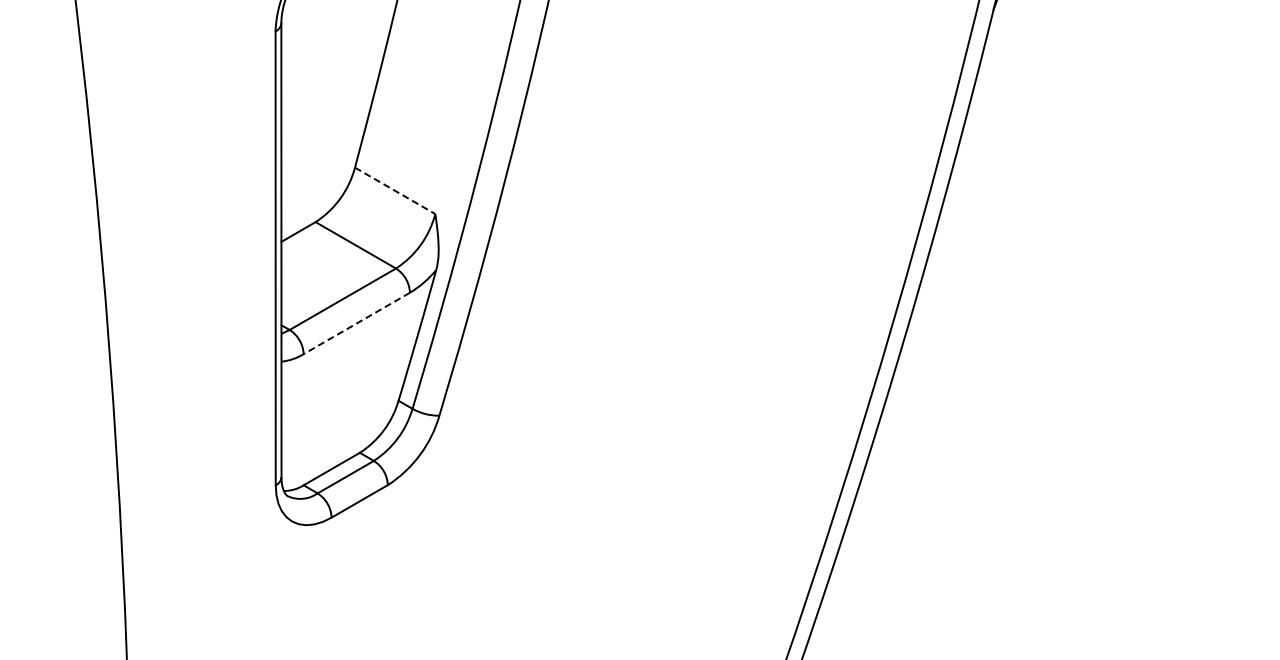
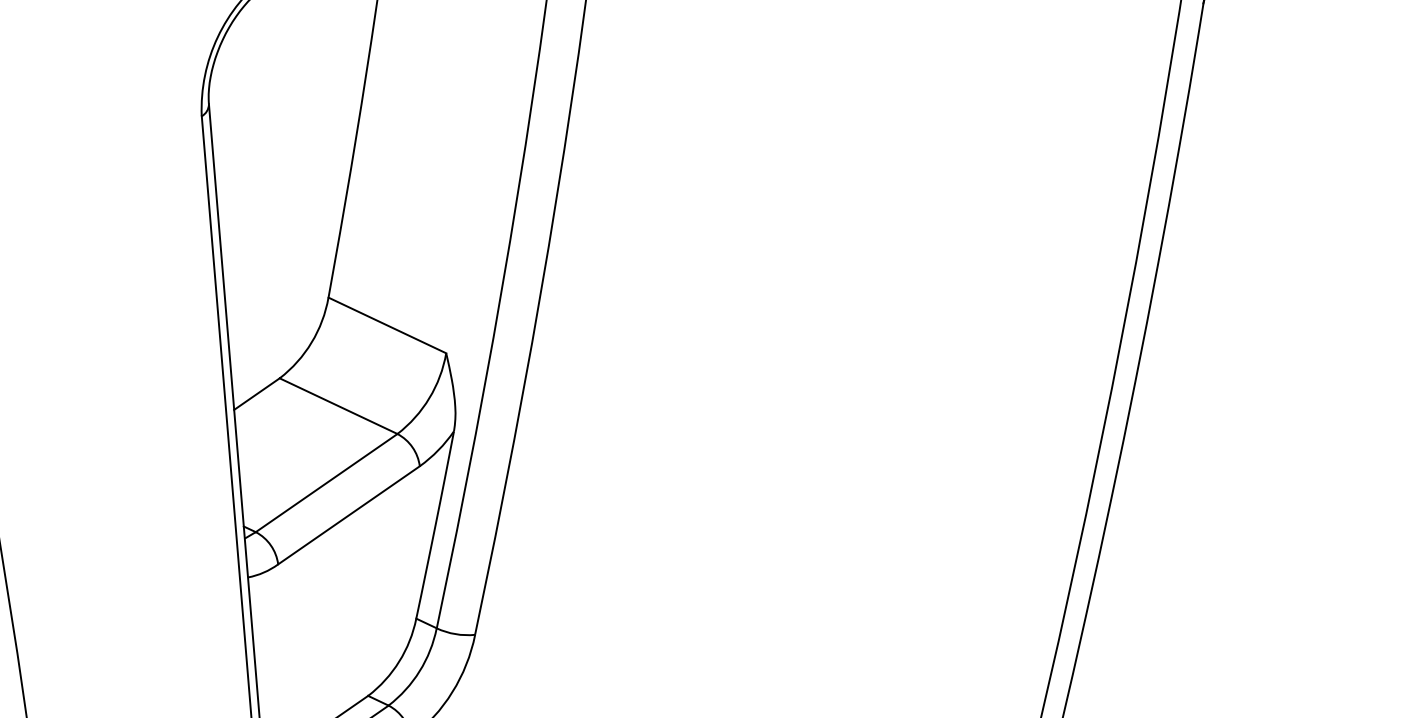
line: (395, 191) -> (387, 326), dashed -> solid
line: (356, 323) -> (348, 515), dashed -> solid

